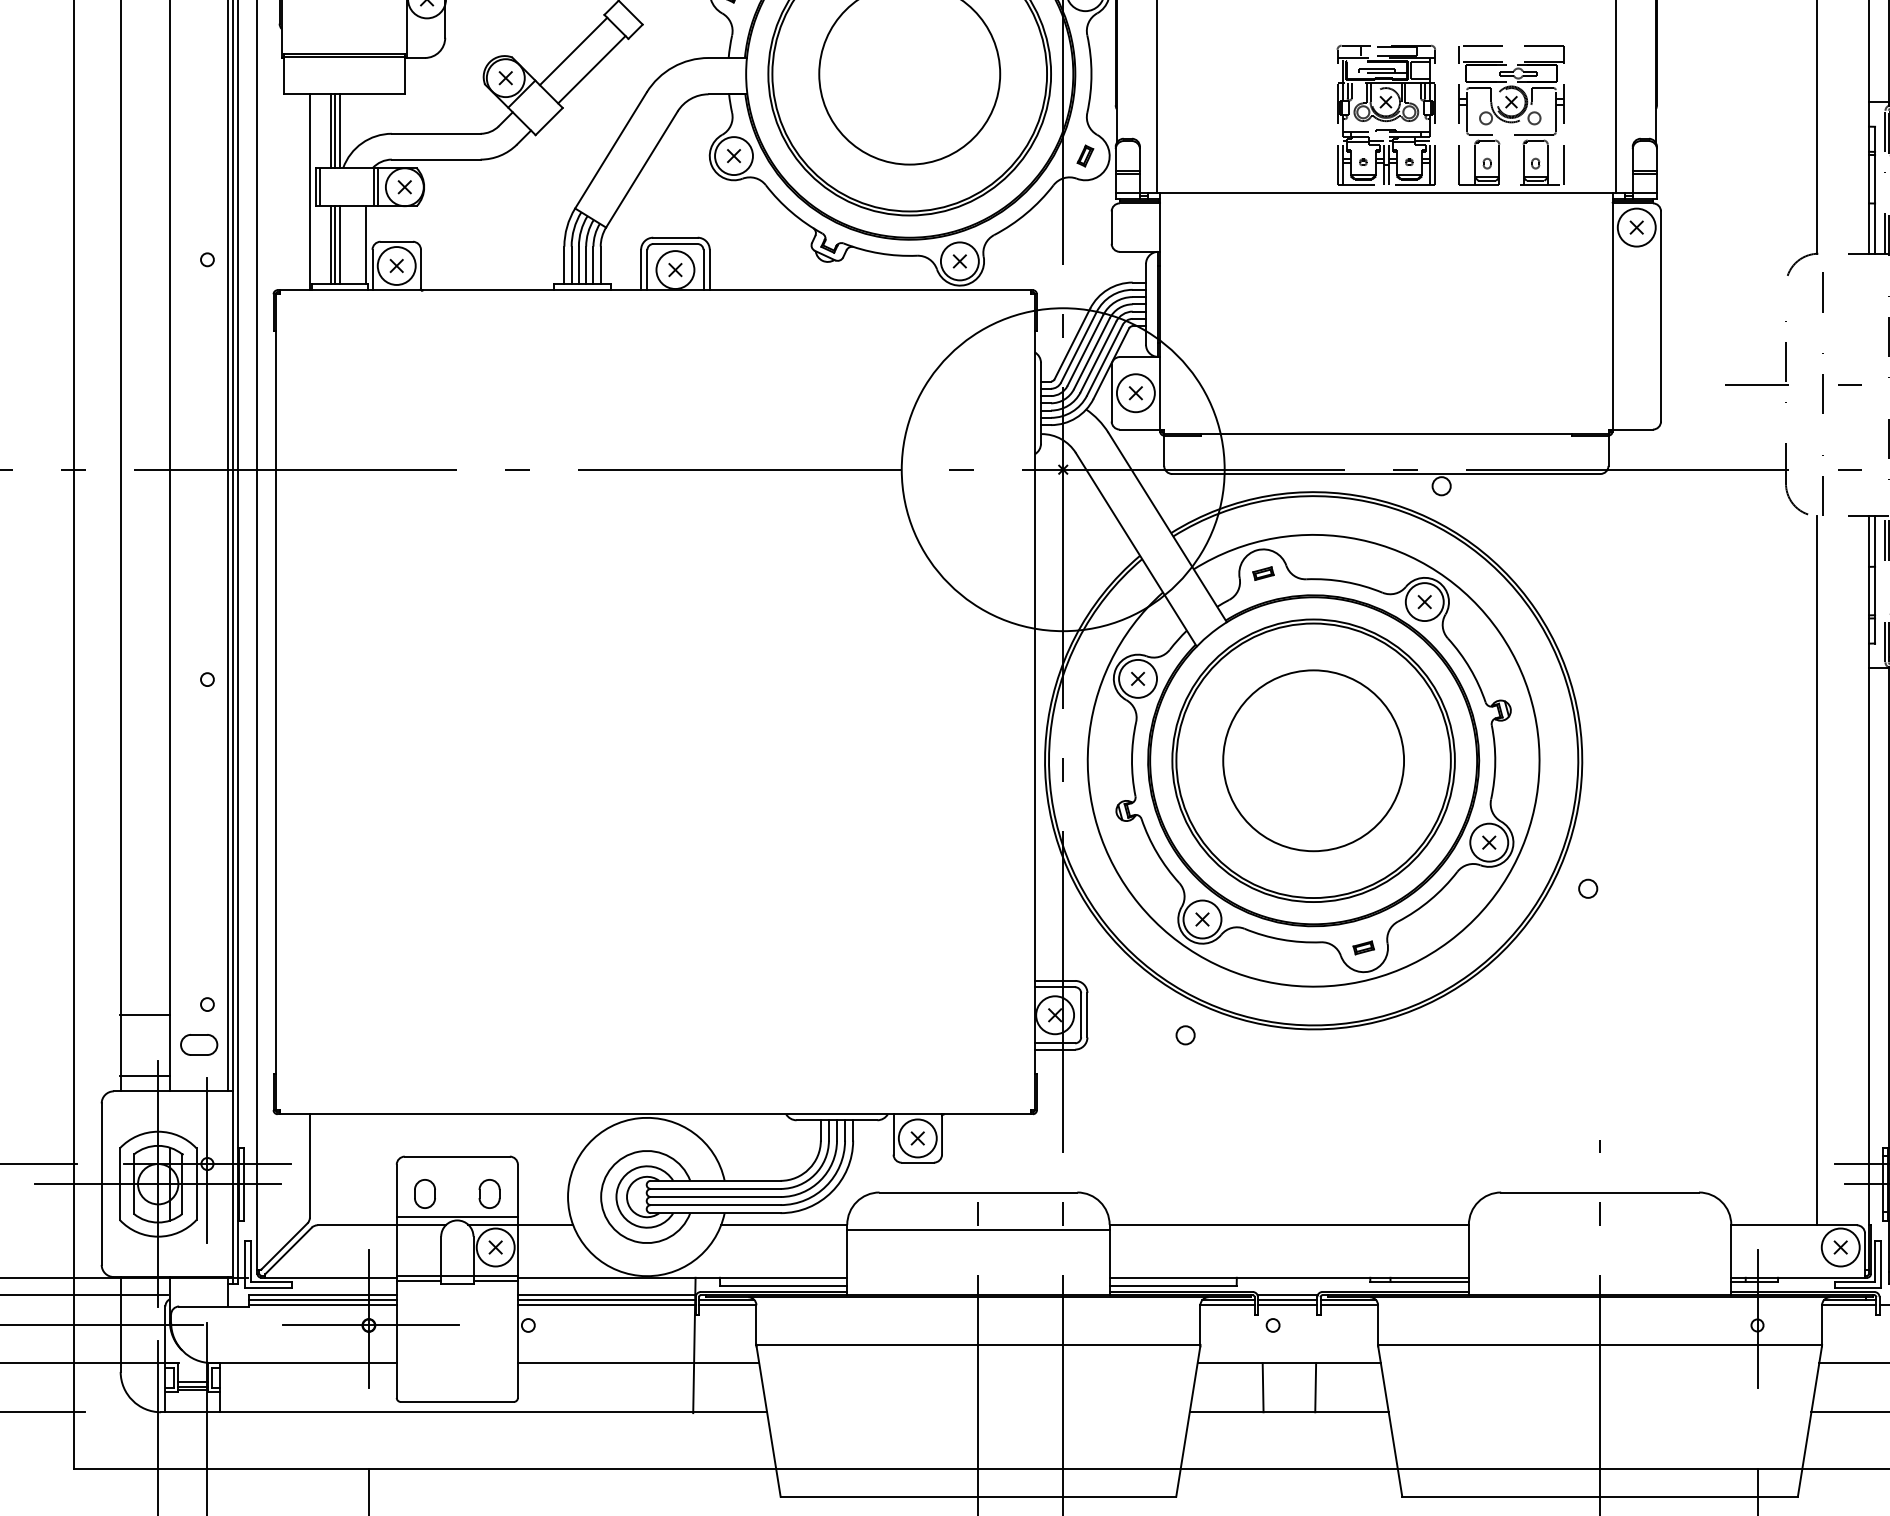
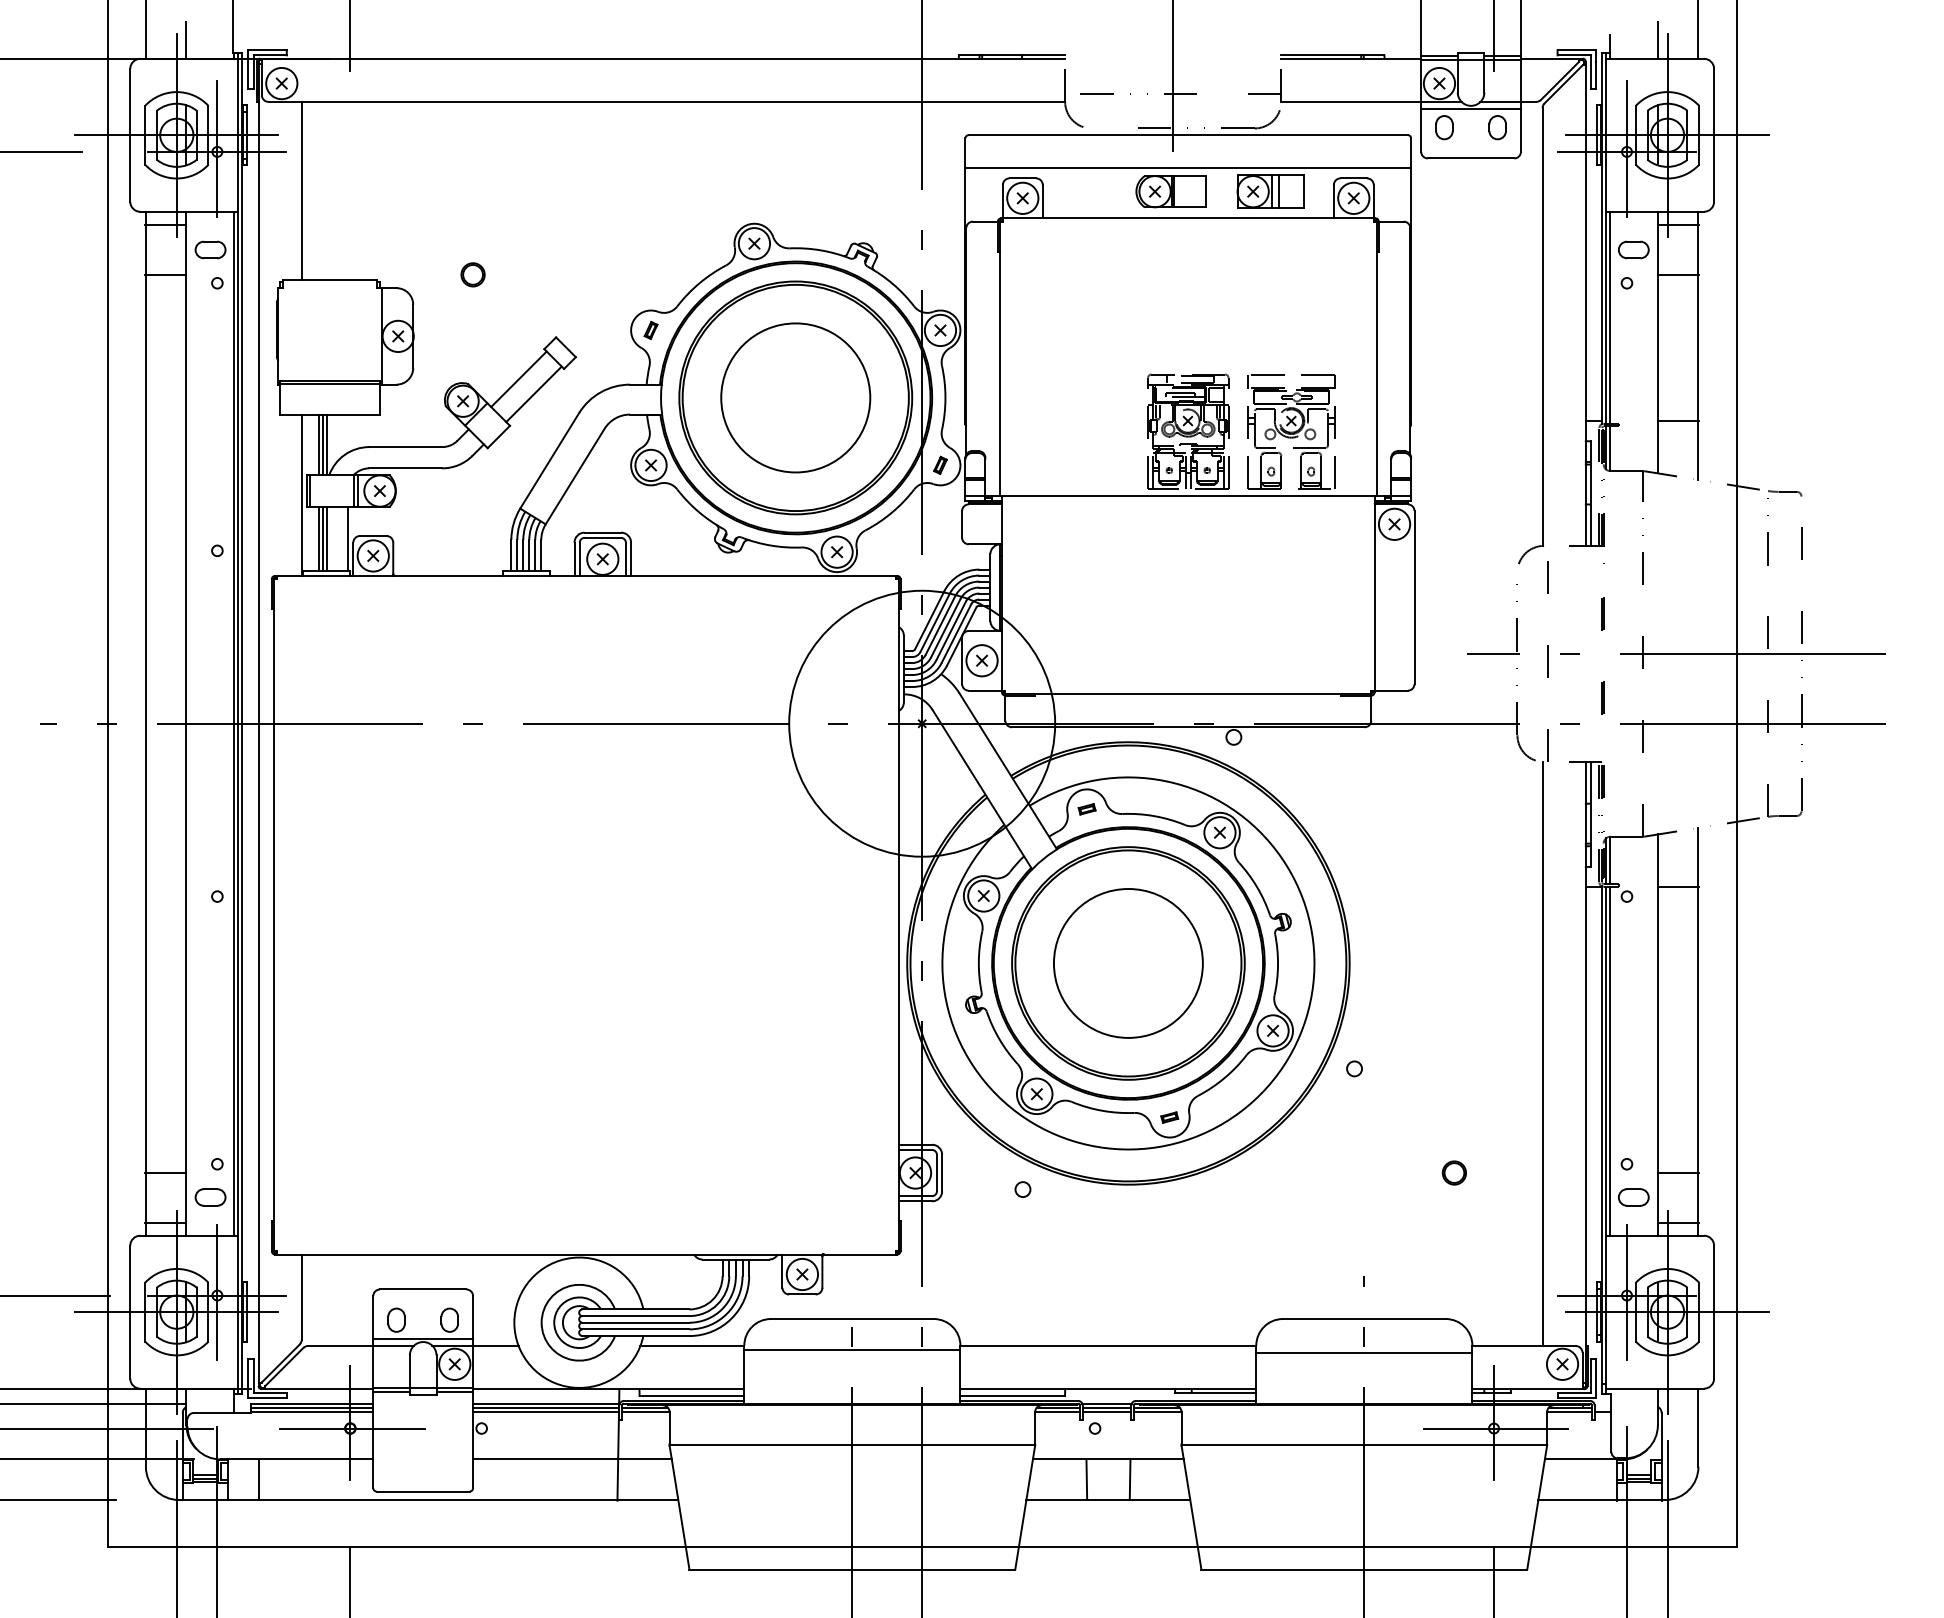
part: (1708, 1014) -> (1453, 1172), added
line: (1600, 1234) -> (1364, 1353), added
line: (1759, 1325) -> (1495, 1428), added
line: (257, 1387) -> (258, 1479), added

